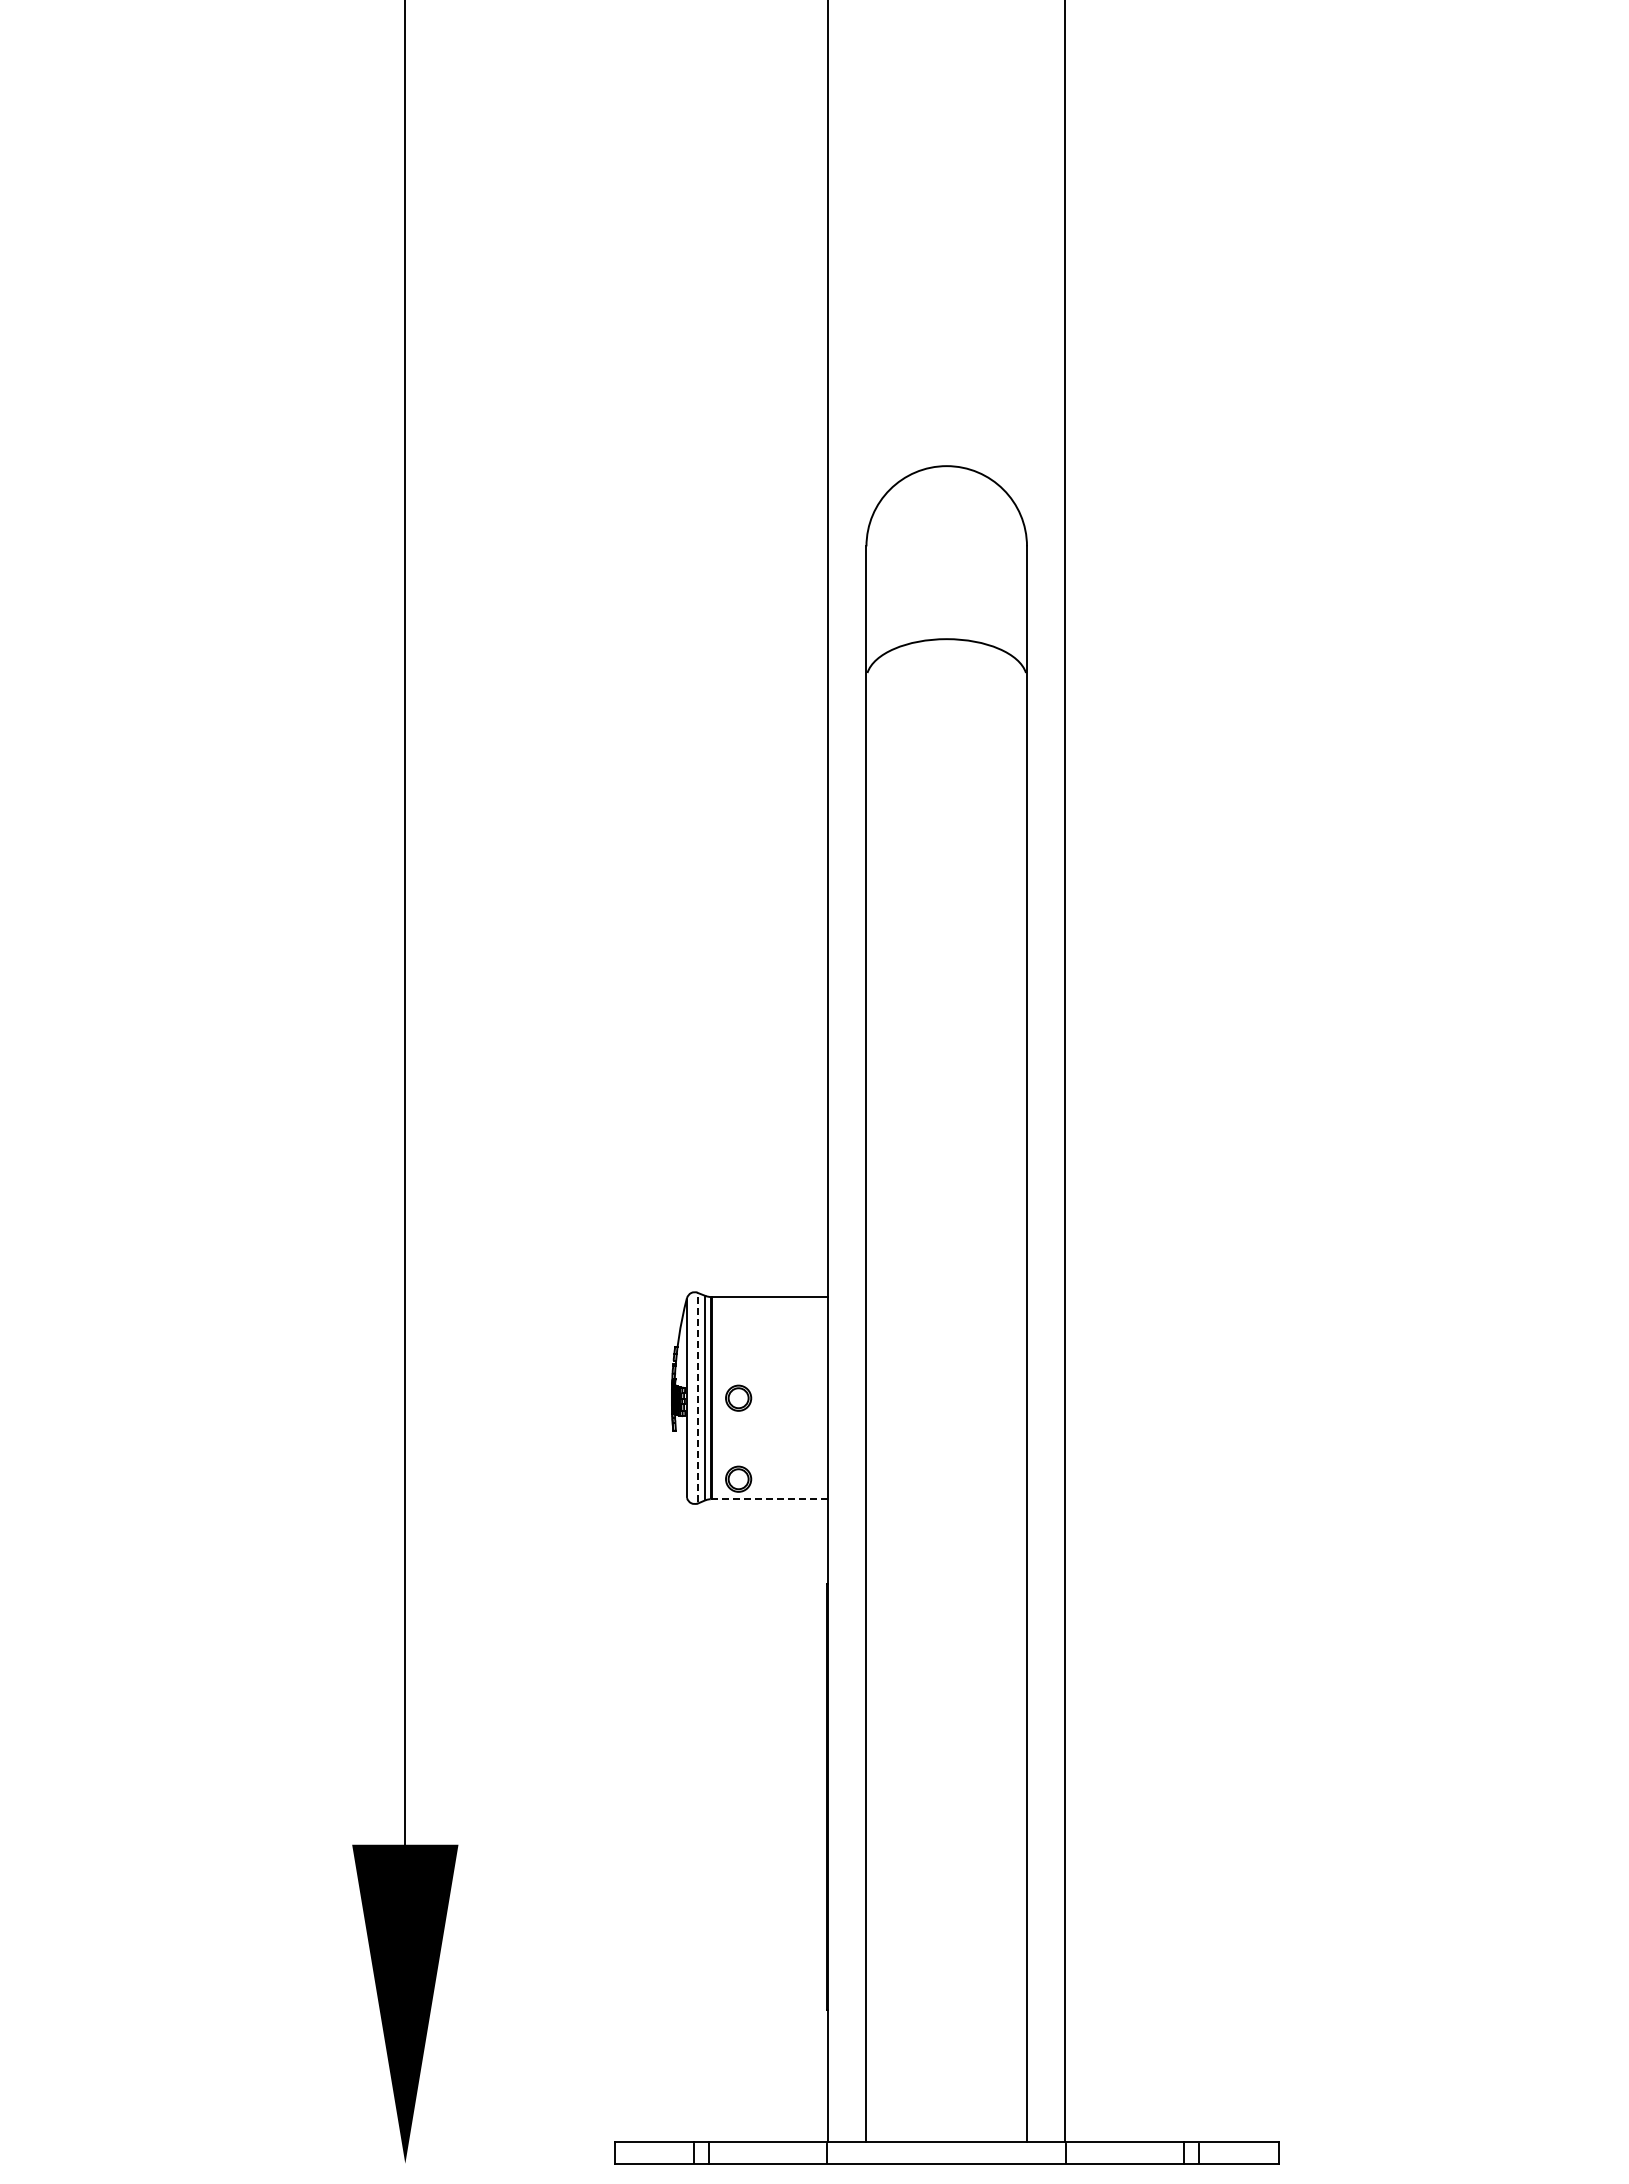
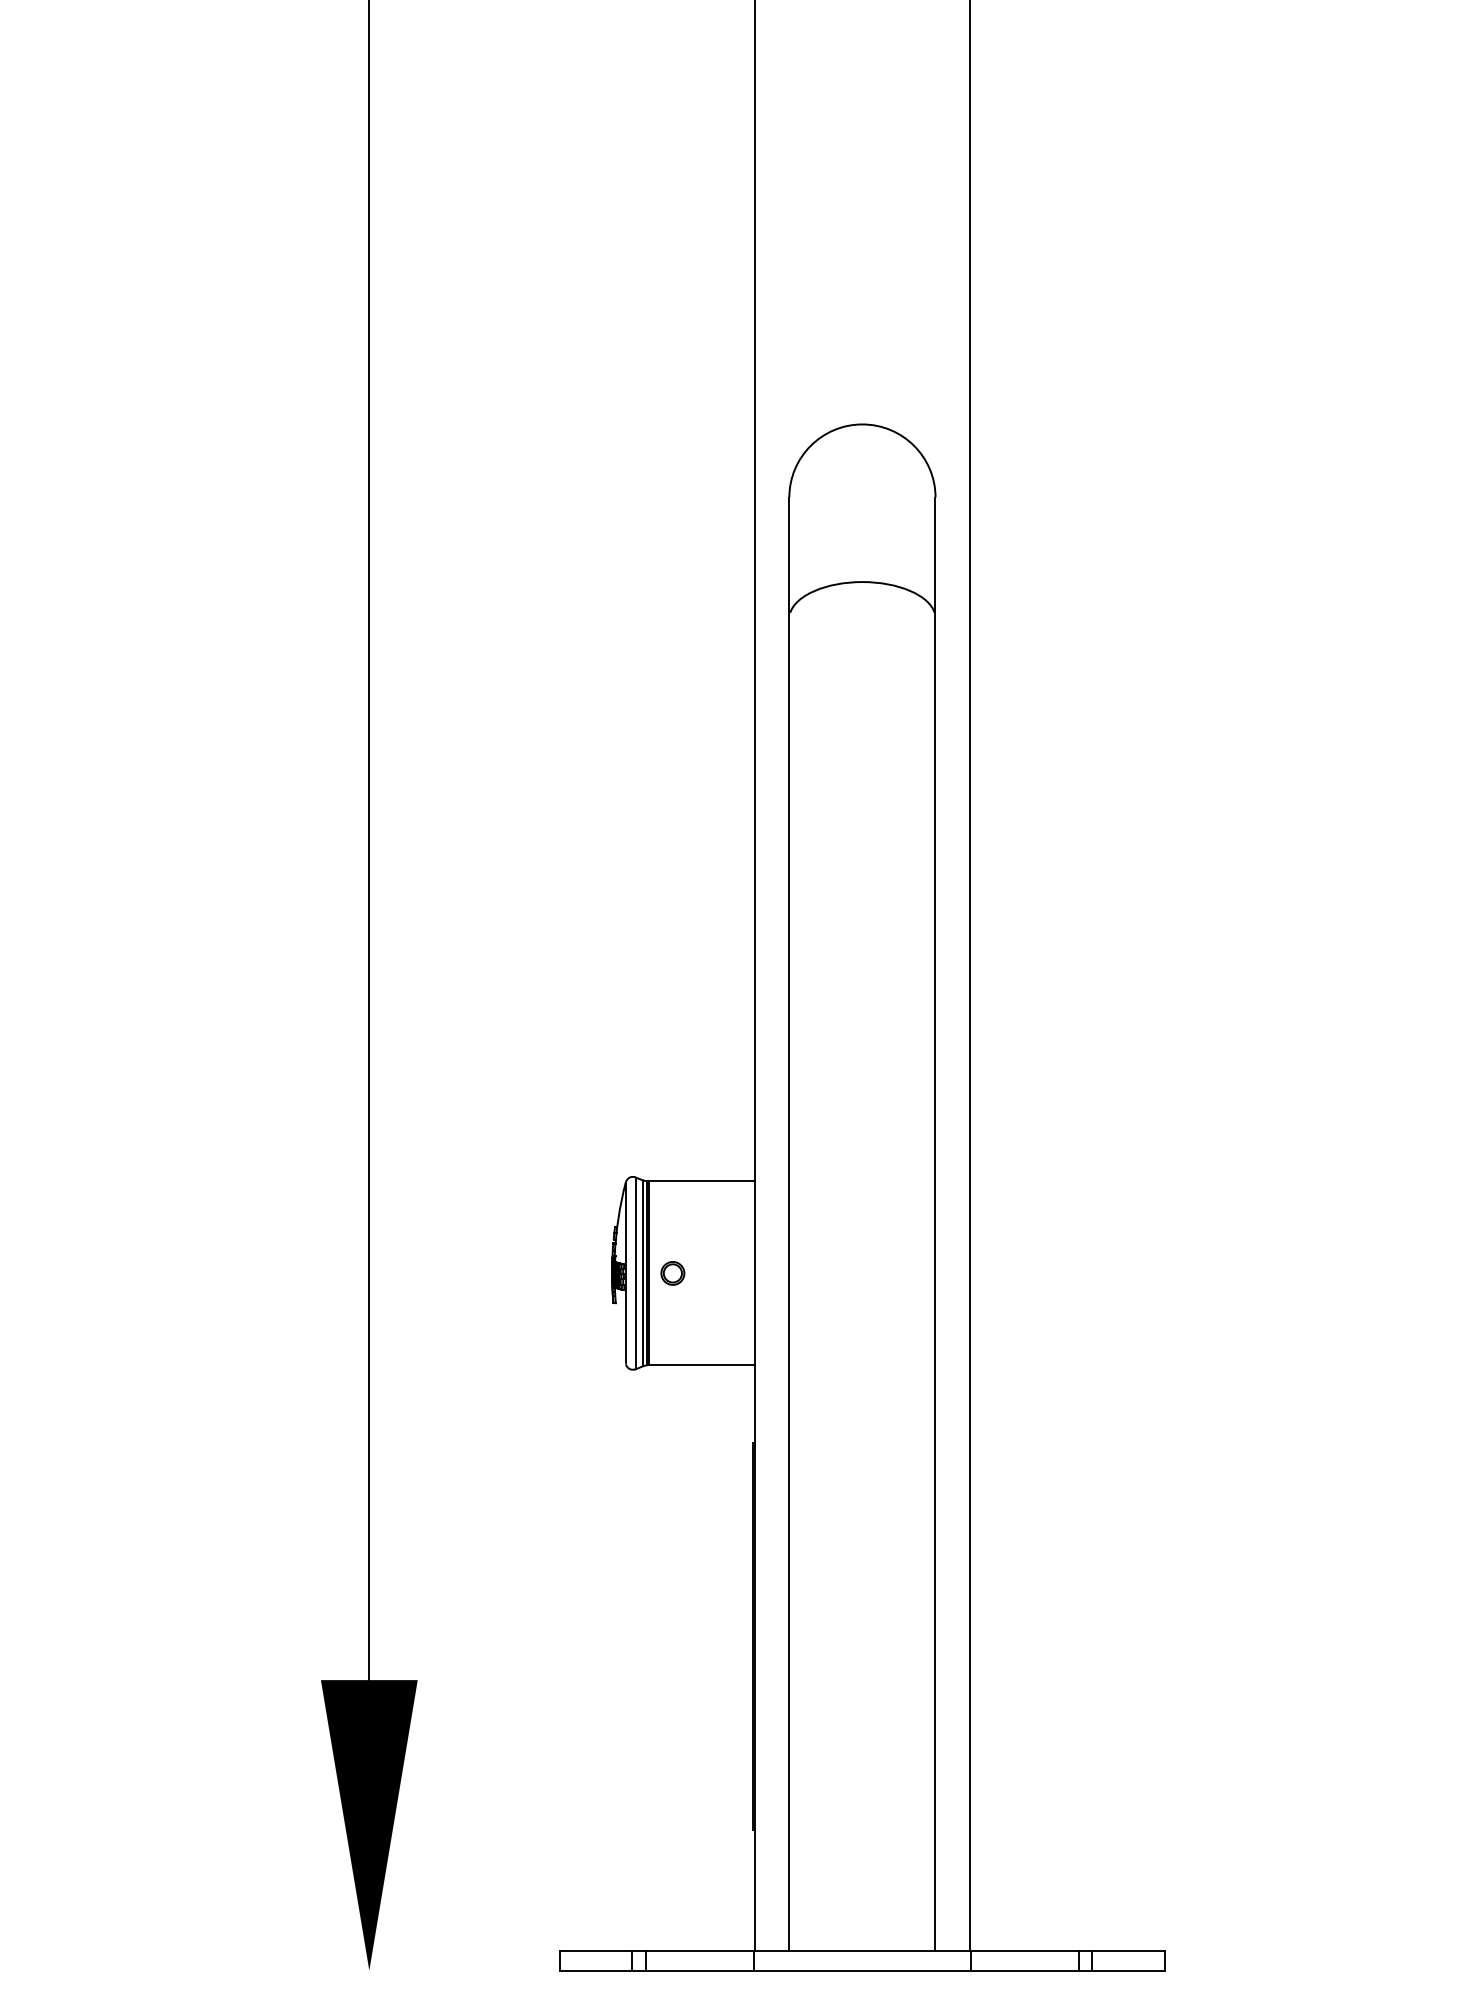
line: (697, 1397) -> (635, 1272), dashed -> solid
part: (738, 1478) -> (672, 1346), removed
line: (769, 1499) -> (701, 1365), dashed -> solid

